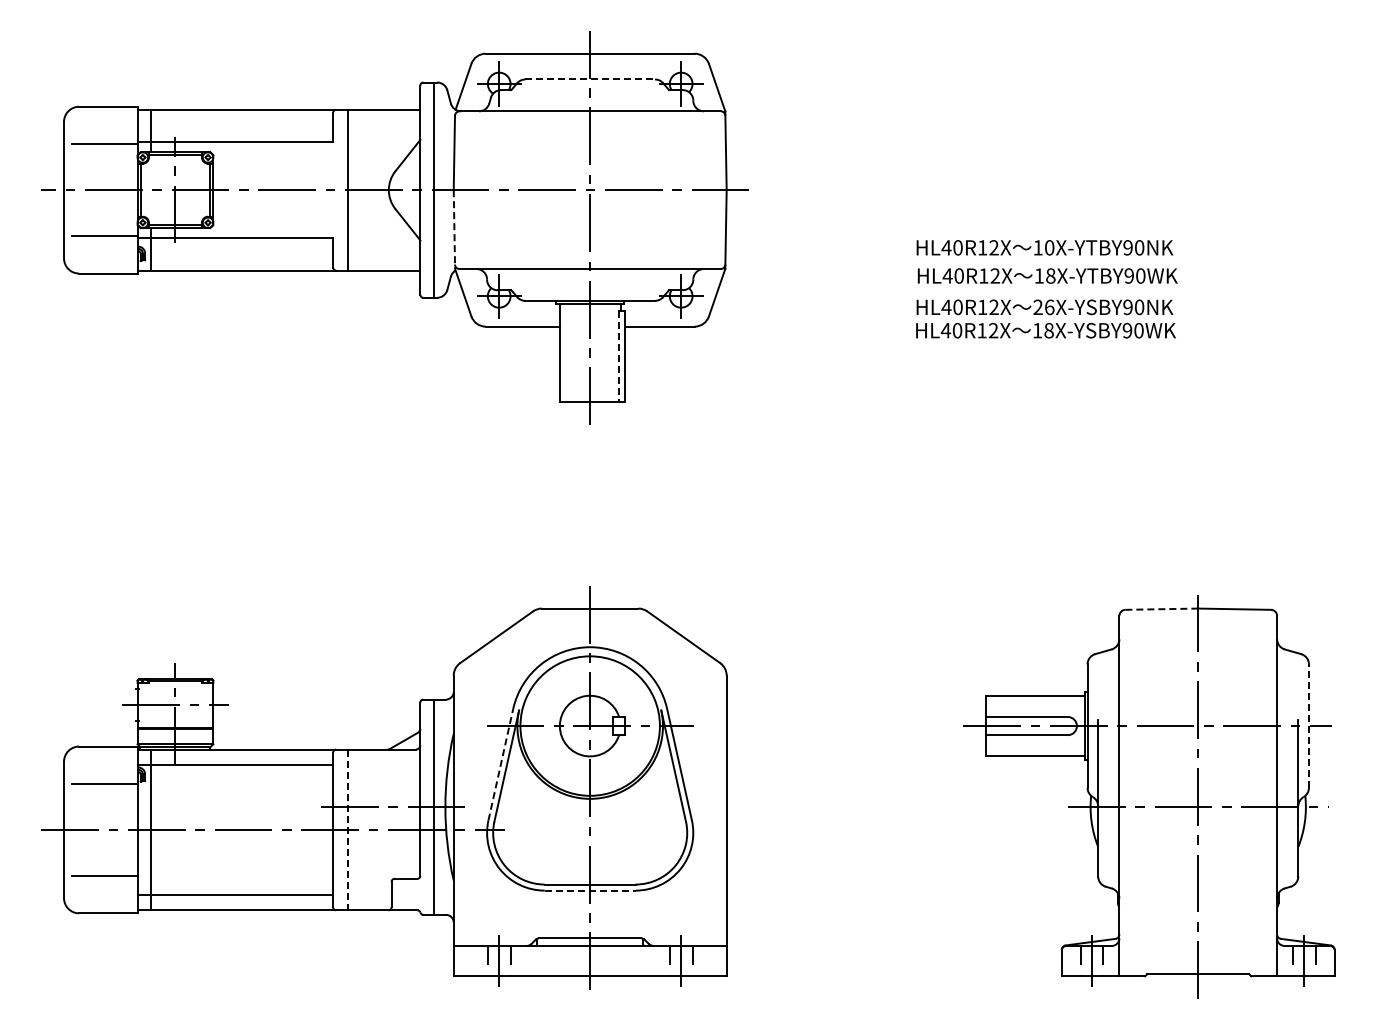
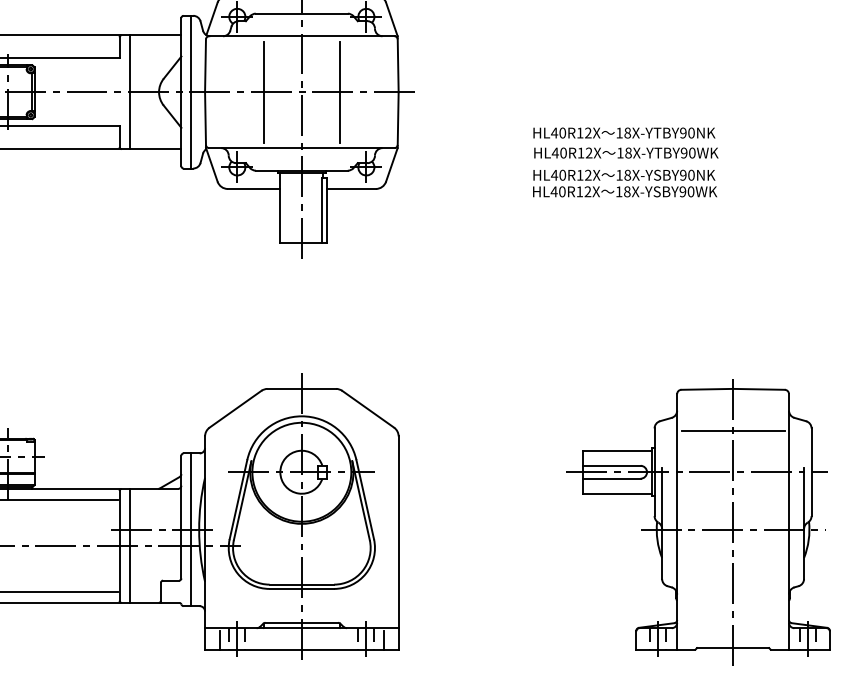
line: (590, 79) -> (302, 13), dashed -> solid
line: (537, 189) -> (264, 91), added
line: (643, 189) -> (339, 91), added
line: (454, 230) -> (205, 120), dashed -> solid
text: (1049, 247) -> (627, 132), 10X-YTBY90NK -> 18X-YTBY90NK
text: (1043, 306) -> (623, 174), 26X-YSBY90NK -> 18X-YSBY90NK
line: (619, 357) -> (322, 210), dashed -> solid
line: (1162, 609) -> (707, 389), dashed -> solid
line: (1198, 667) -> (733, 430), added
line: (1308, 726) -> (811, 472), dashed -> solid
line: (500, 764) -> (238, 499), dashed -> solid
line: (348, 830) -> (130, 546), dashed -> solid
line: (590, 890) -> (302, 588), dashed -> solid
line: (474, 963) -> (219, 640), added
line: (705, 963) -> (383, 640), added

